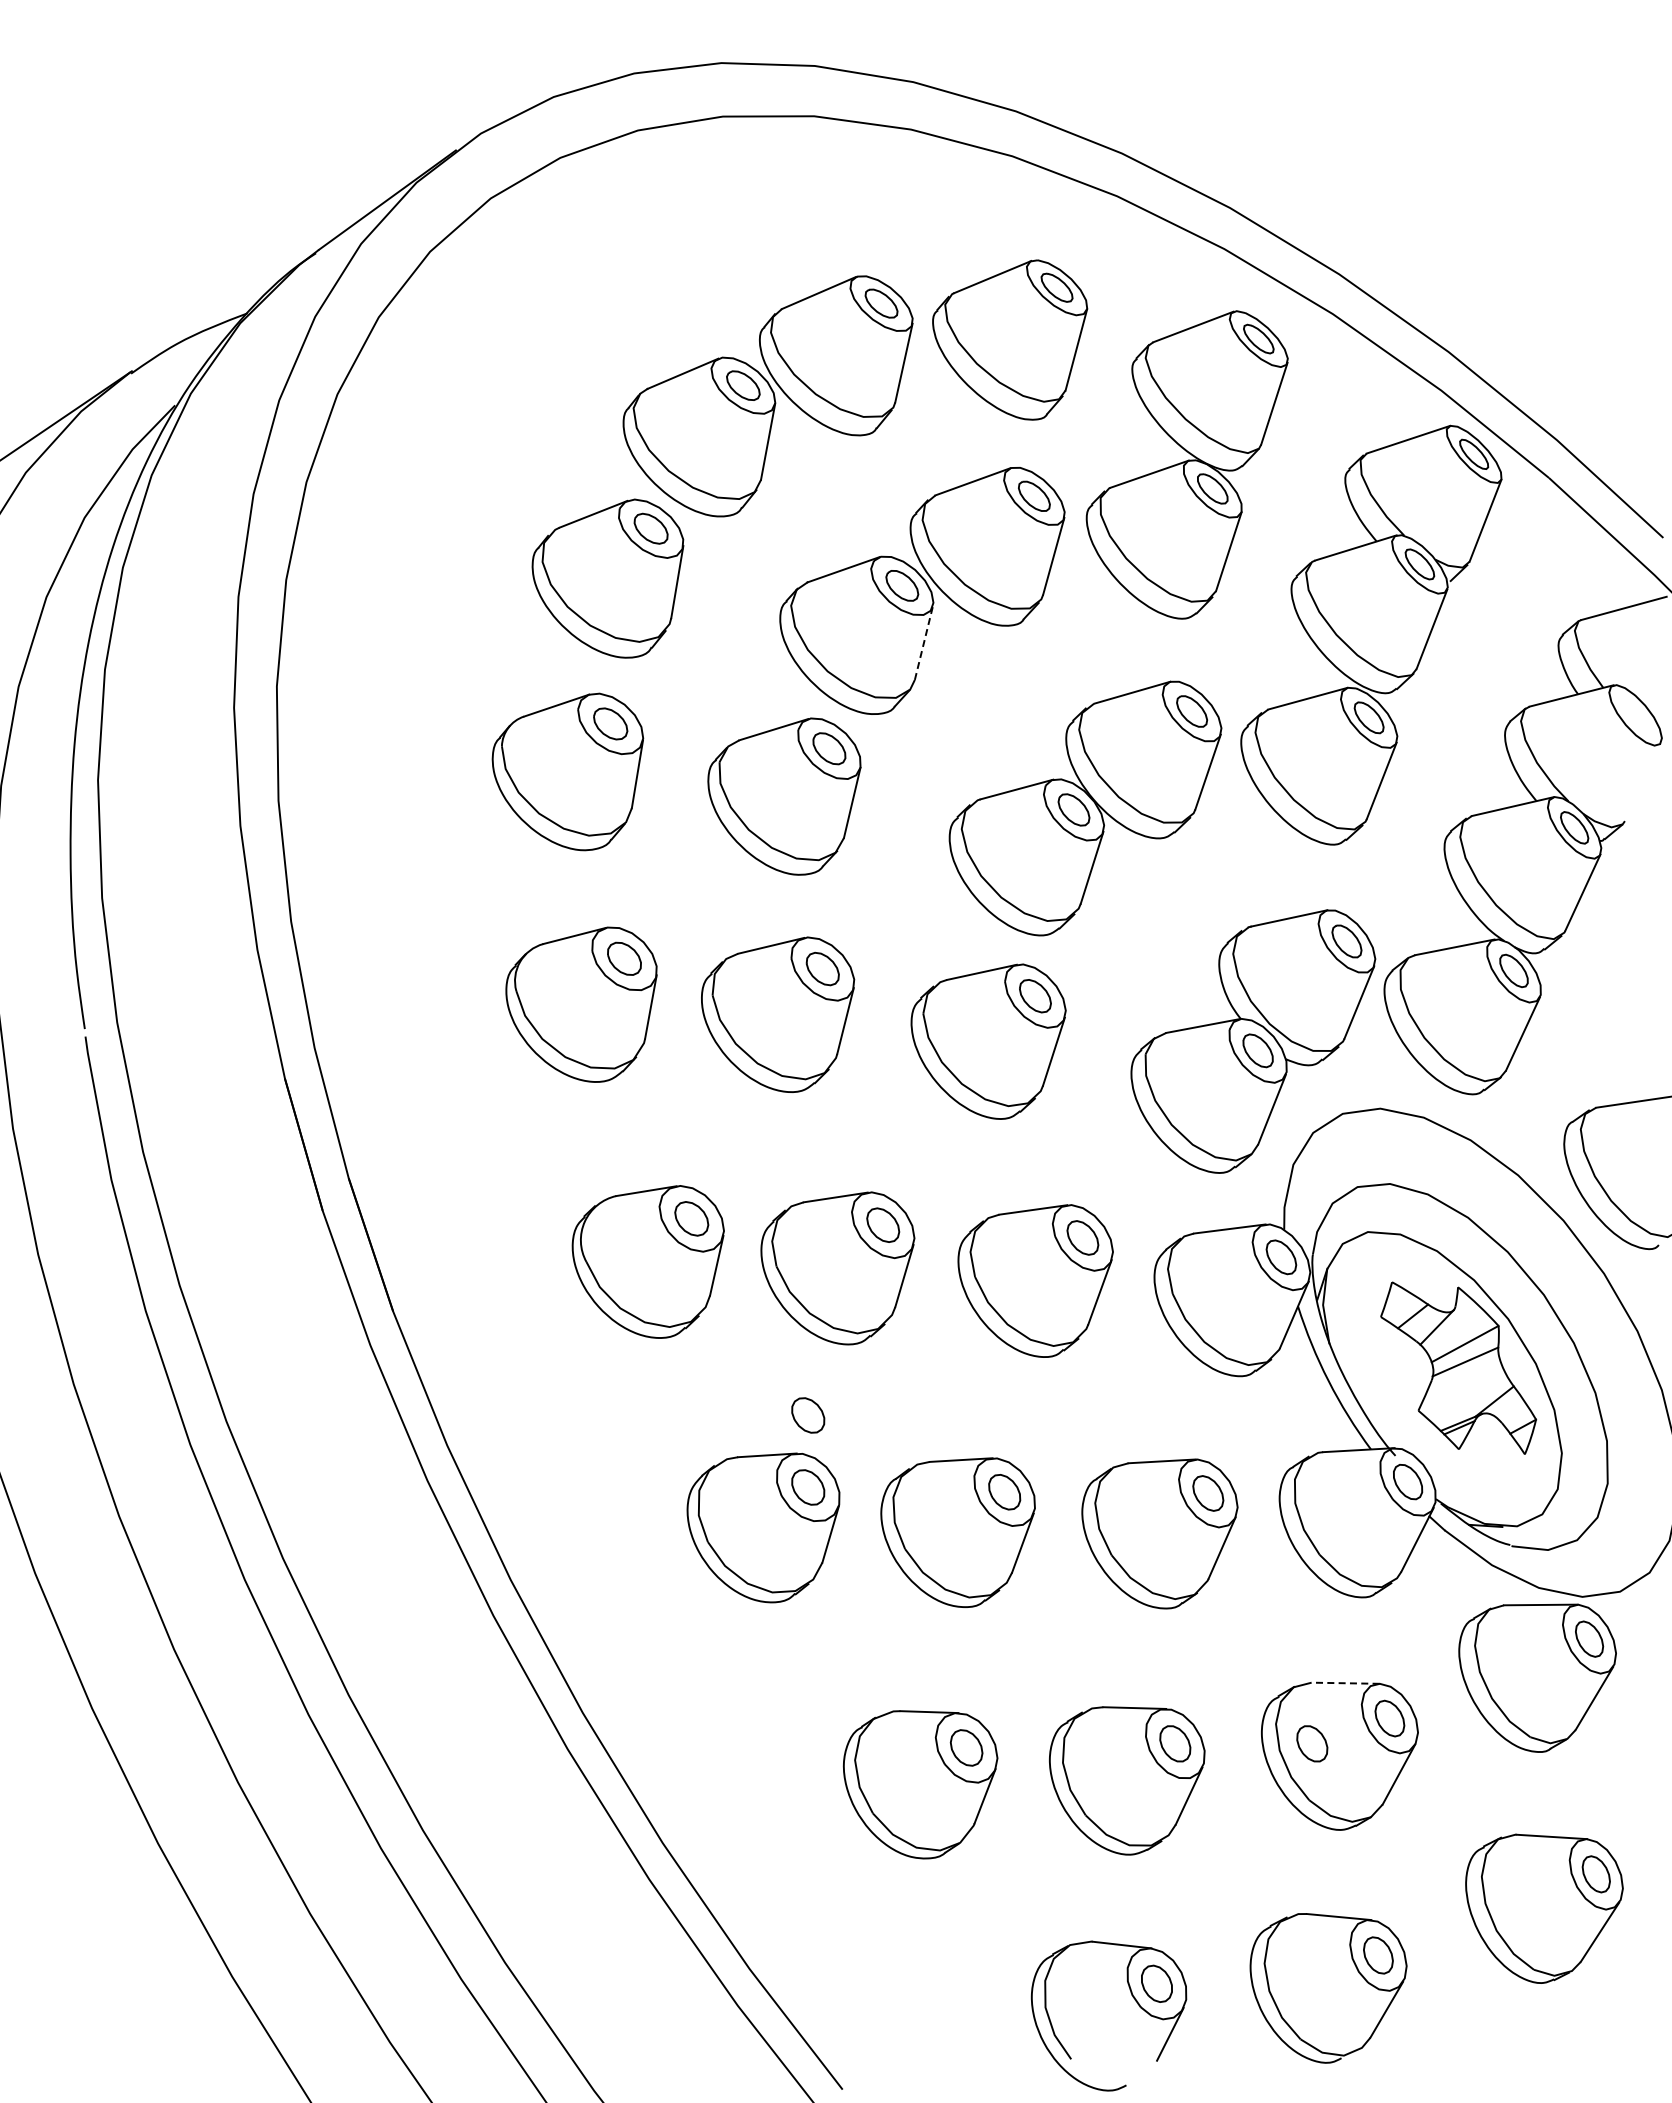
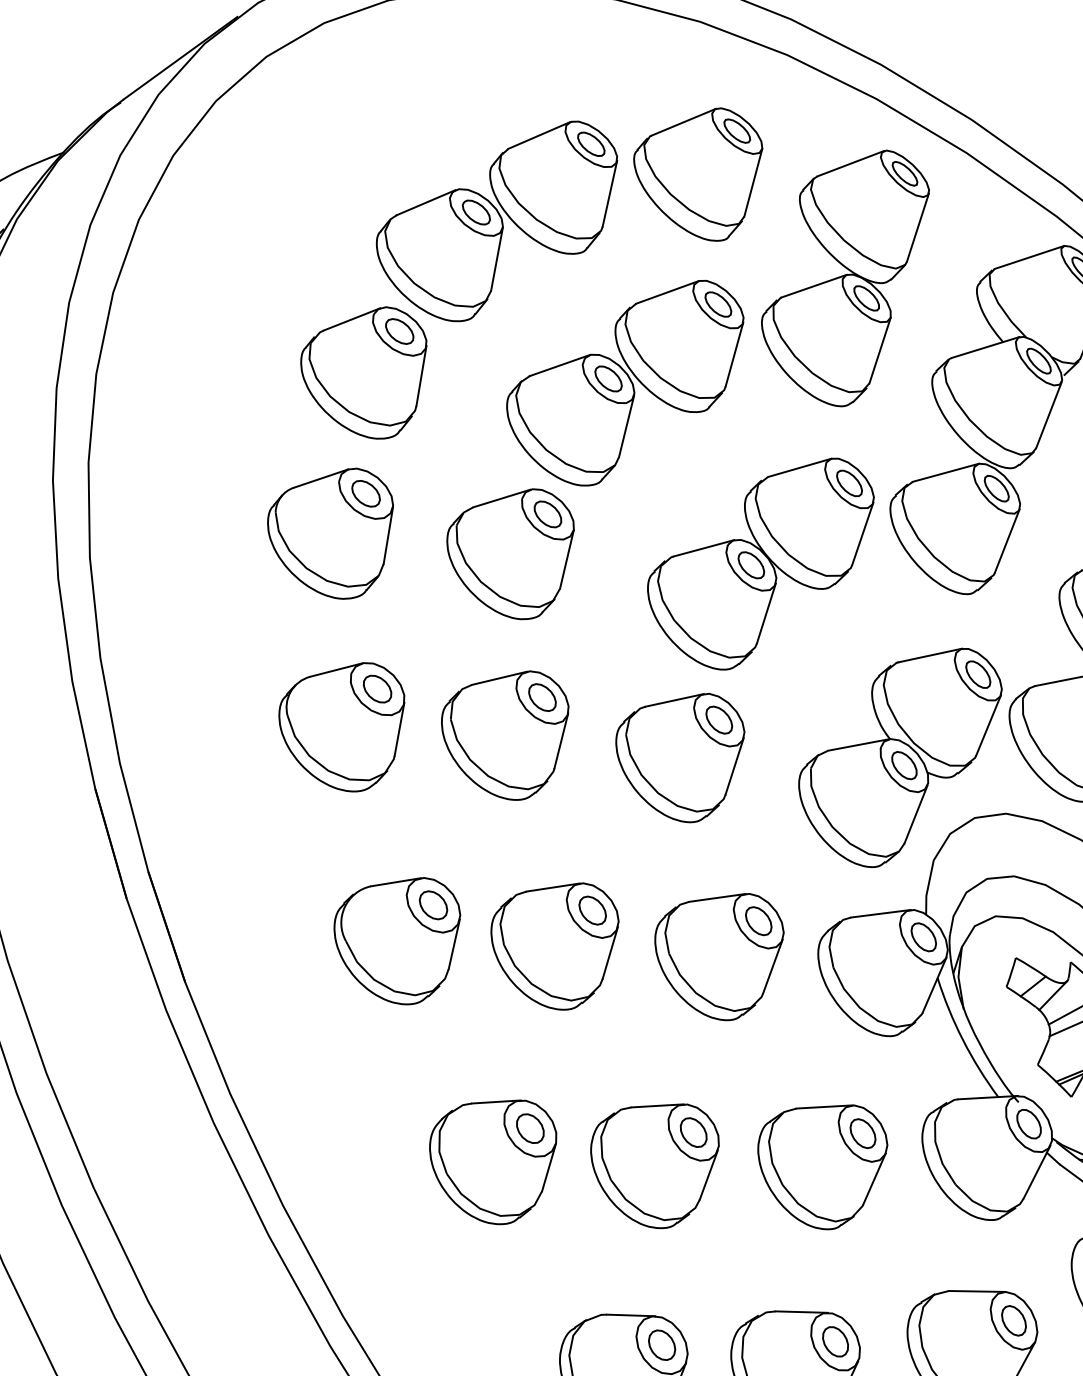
line: (924, 642) -> (627, 426), dashed -> solid
part: (808, 1415) -> (530, 1068), removed
line: (1345, 1683) -> (977, 1291), dashed -> solid
part: (1312, 1743) -> (949, 1341), removed

